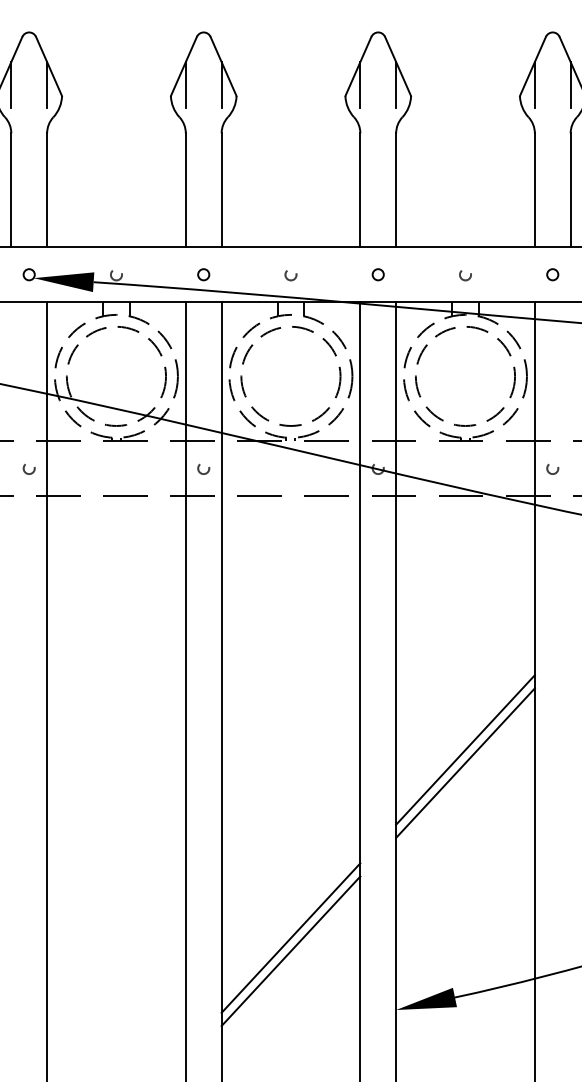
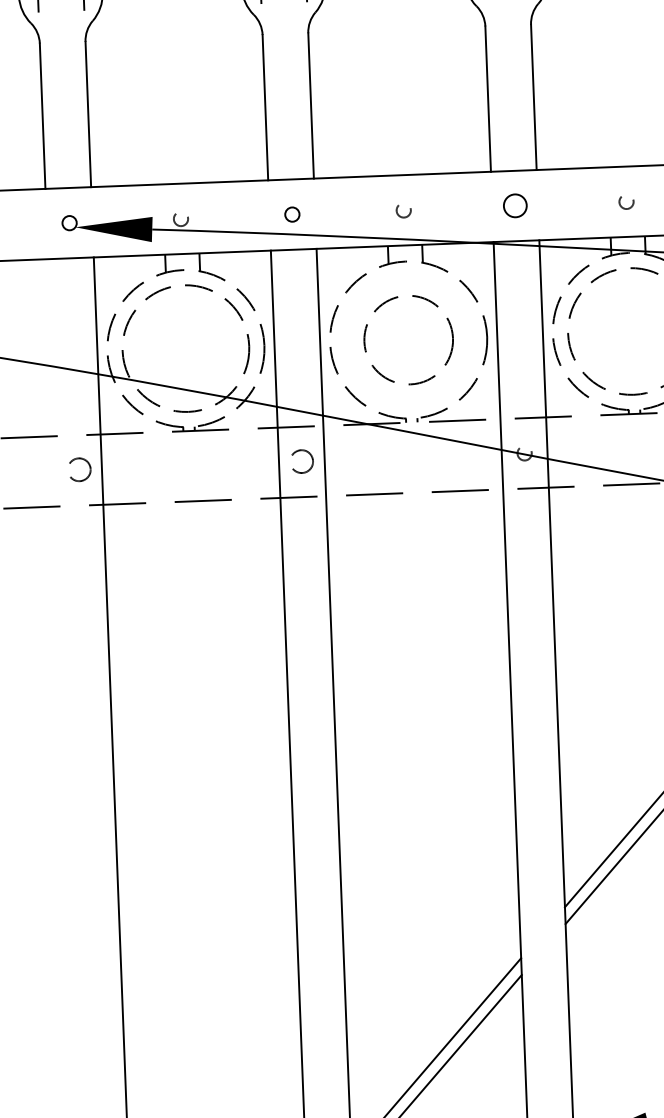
circle: (377, 274) -> (514, 205), size x1.6
circle: (290, 376) -> (408, 340), size x0.7
circle: (203, 468) -> (301, 461), size x1.6
circle: (28, 469) -> (78, 471), size x1.6

